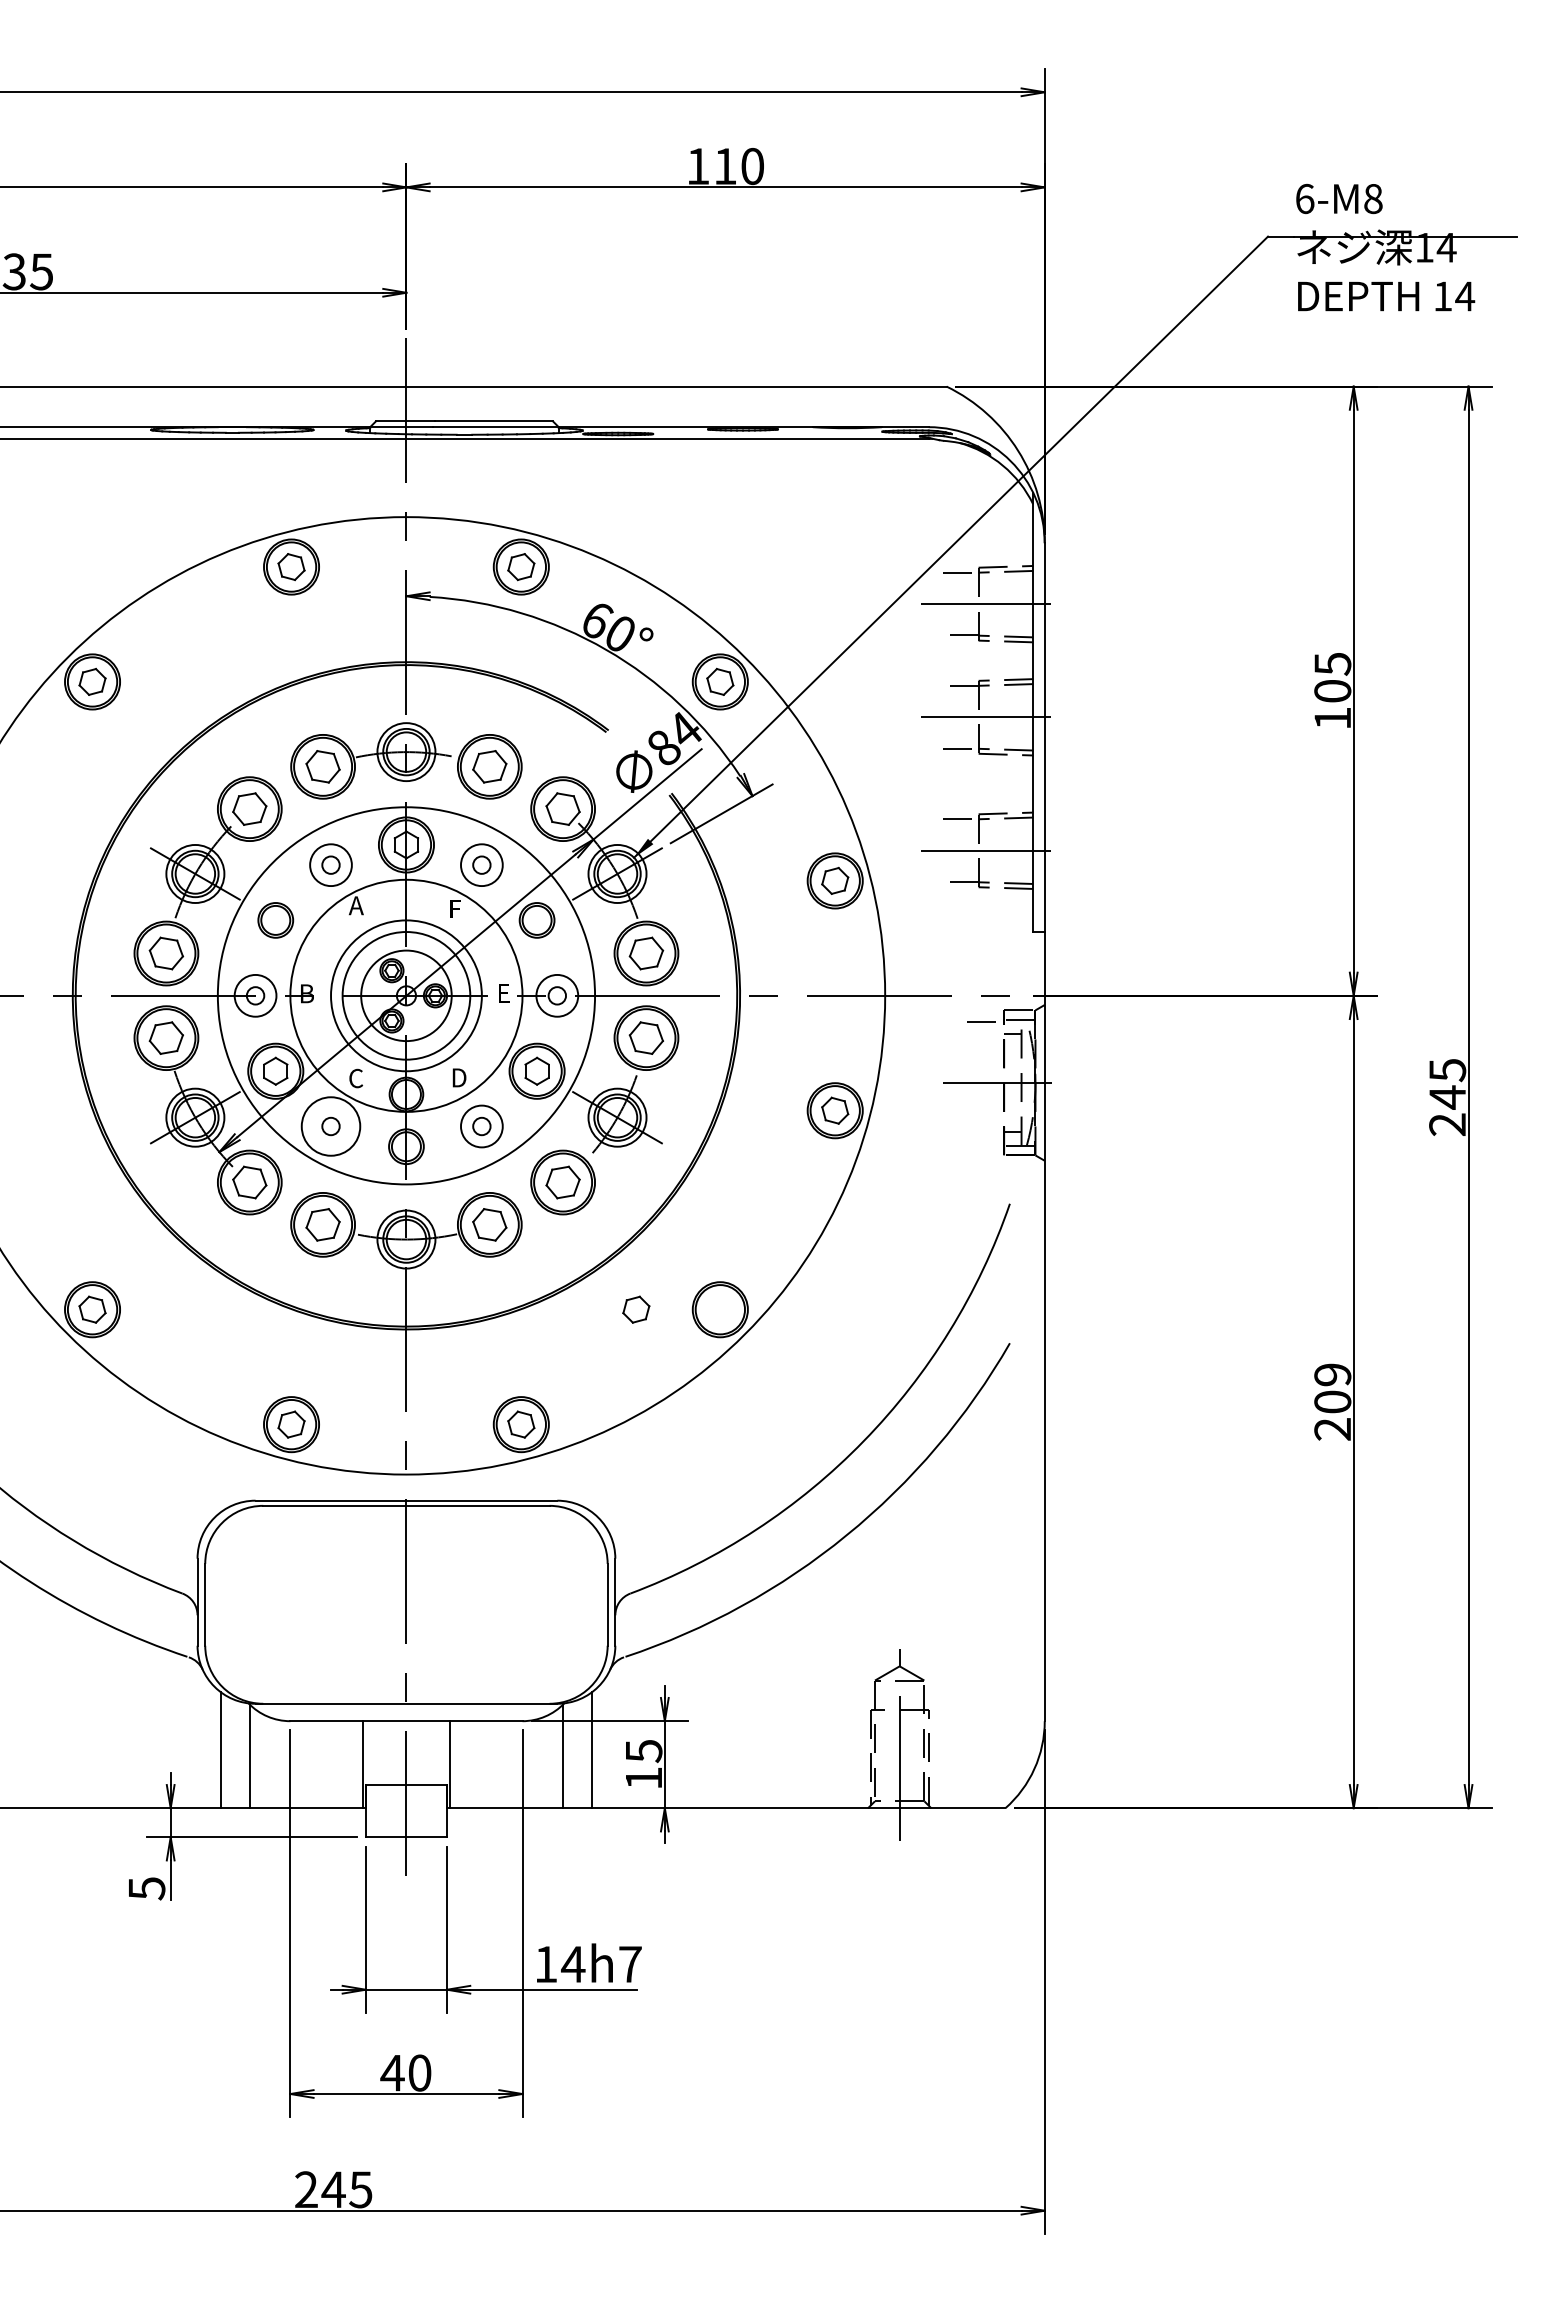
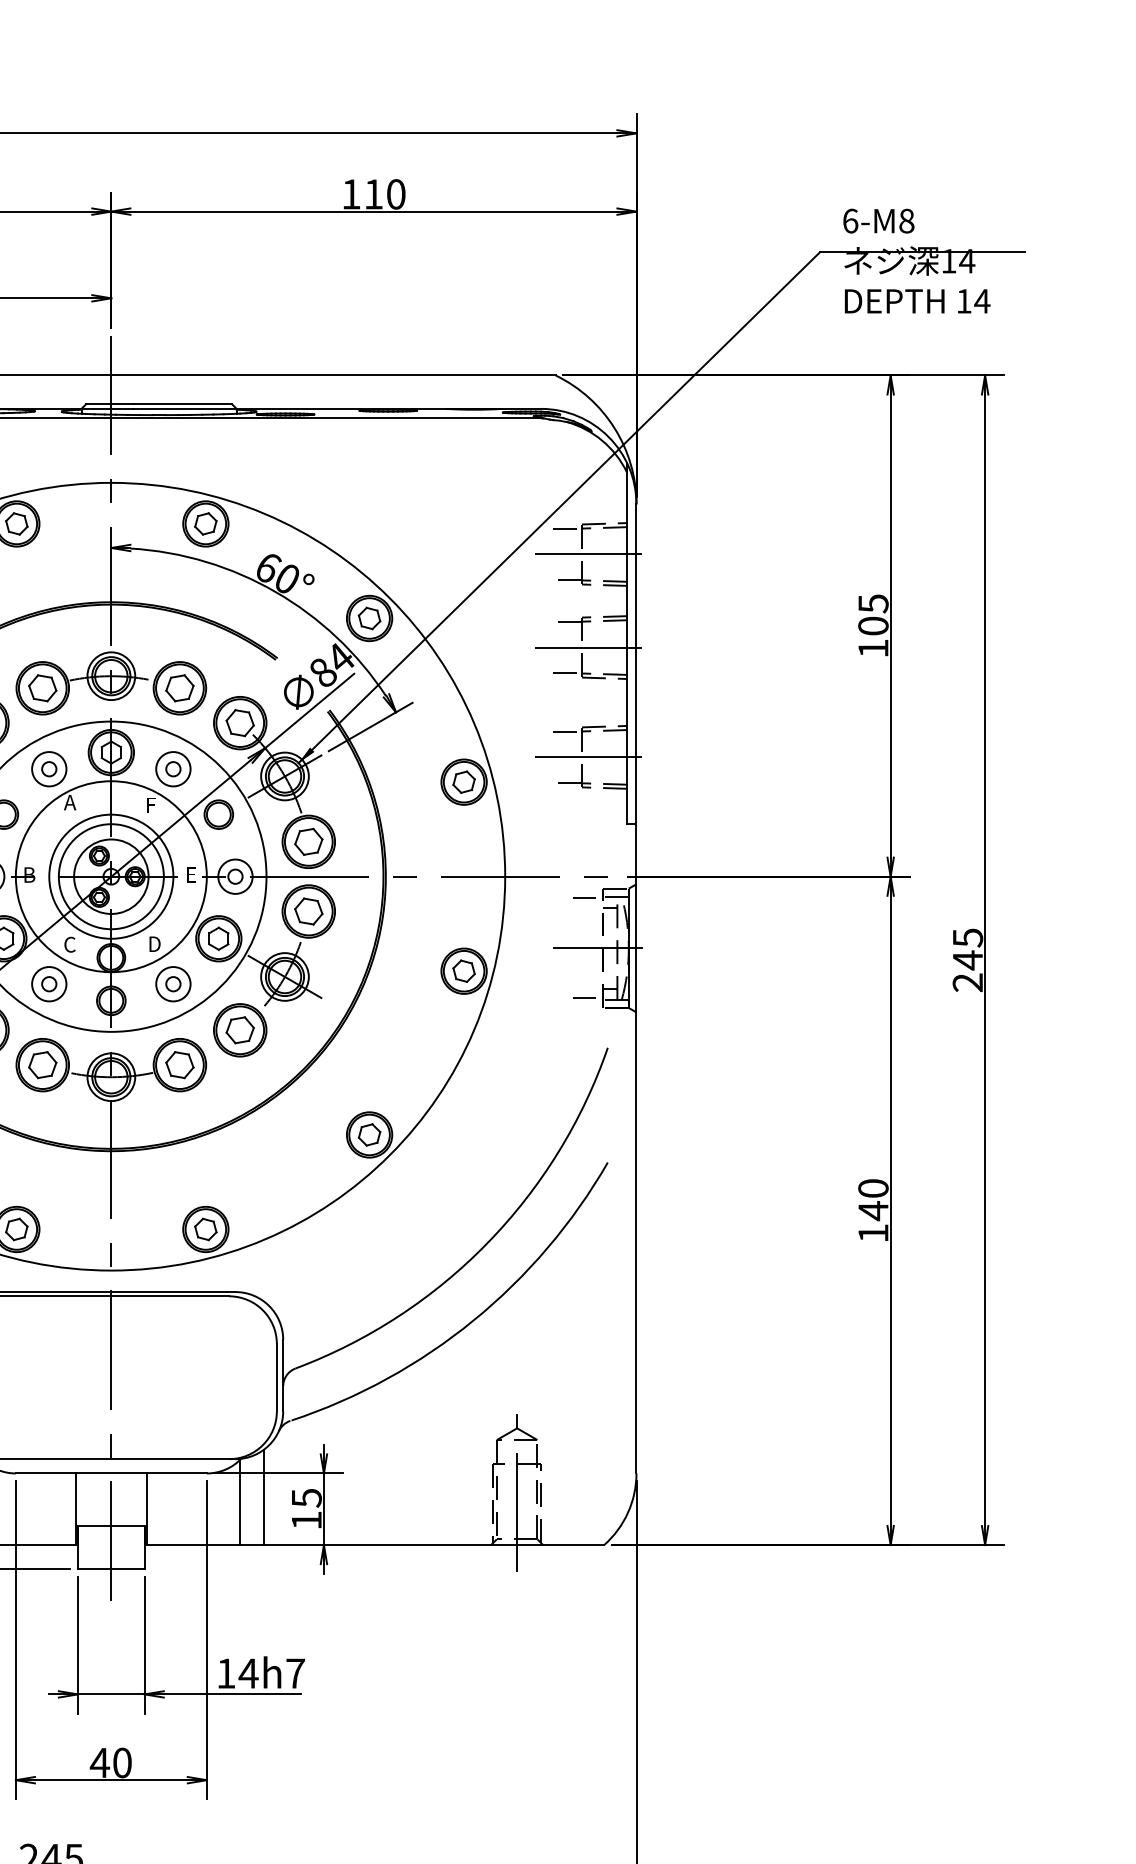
circle: (330, 1126) -> (48, 984), size x0.71
line: (981, 1143) -> (584, 998), added
part: (636, 1309) -> (369, 1134), moved
text: (1332, 1401) -> (873, 1210), 209 -> 140

